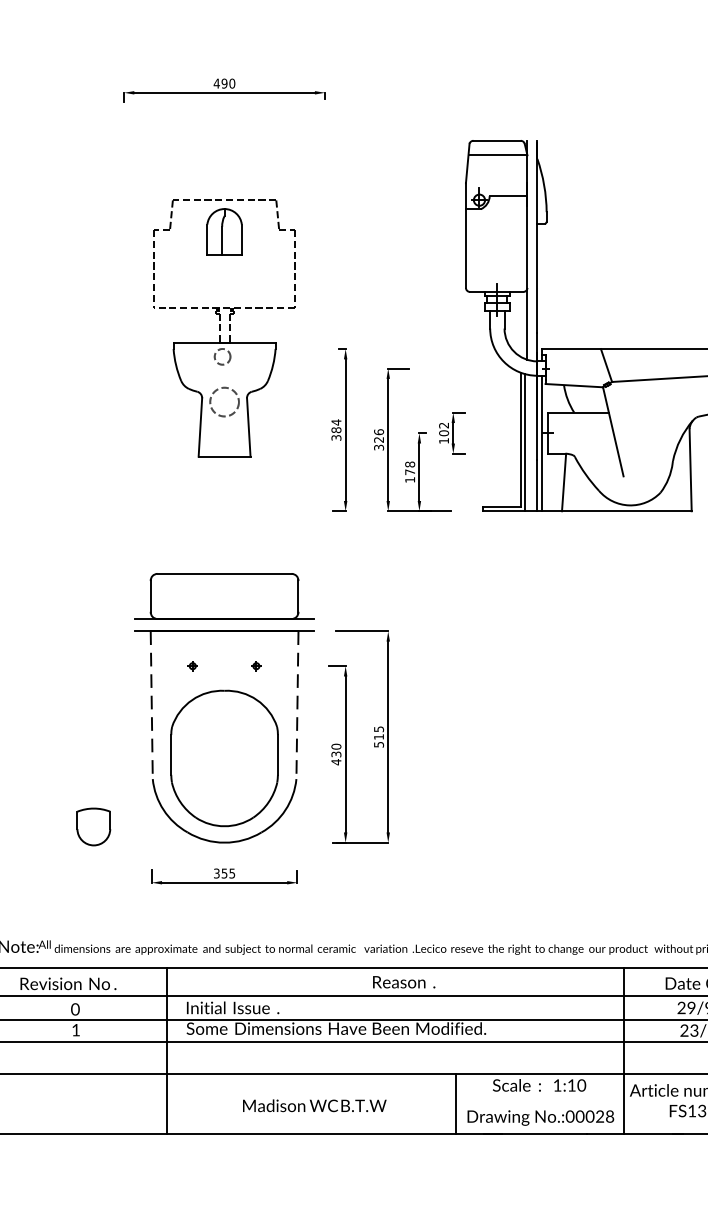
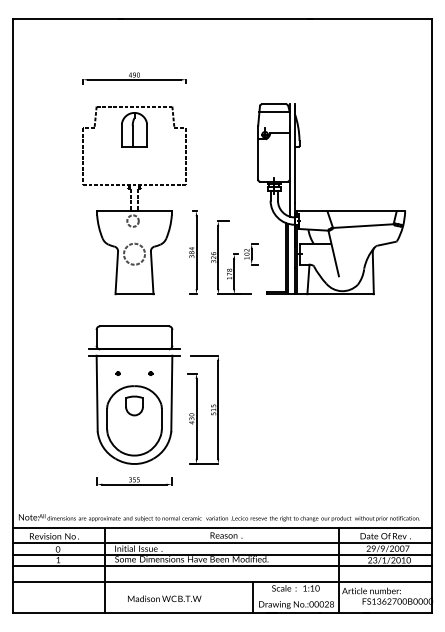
part: (224, 328) -> (134, 200), size x1.43
line: (152, 705) -> (97, 393), dashed -> solid
line: (296, 705) -> (171, 393), dashed -> solid
part: (93, 826) -> (134, 405), moved
text: (314, 1105) -> (164, 598), moved

